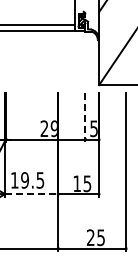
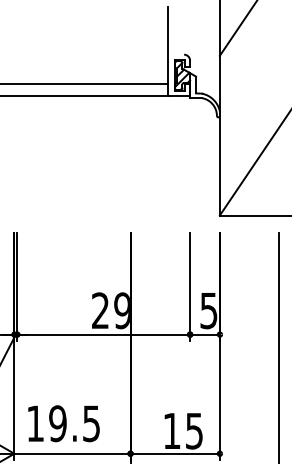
line: (85, 117) -> (190, 286), dashed -> solid
line: (31, 194) -> (72, 454), dashed -> solid

